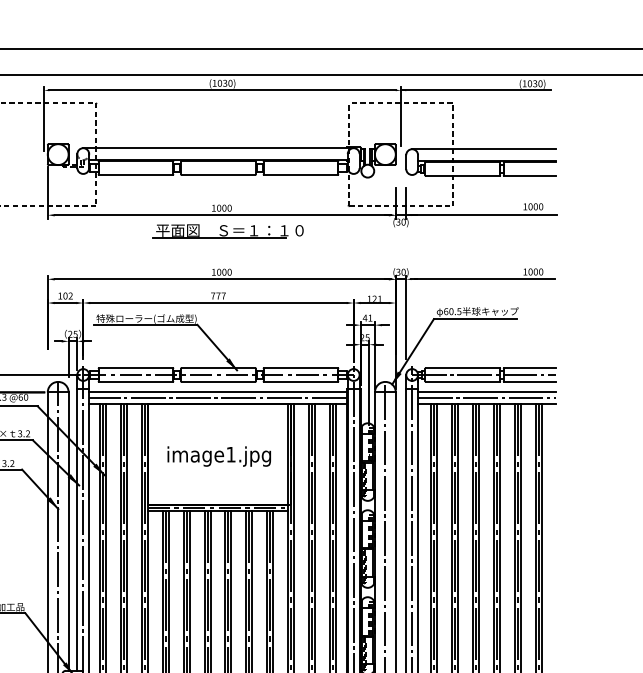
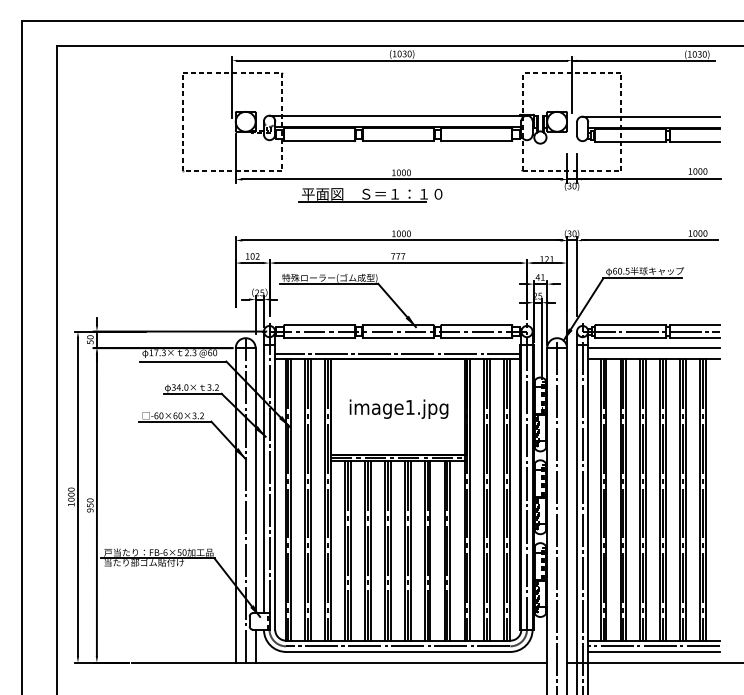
part: (228, 232) -> (370, 195), moved
line: (217, 392) -> (397, 348), removed
line: (486, 398) -> (653, 353), removed

